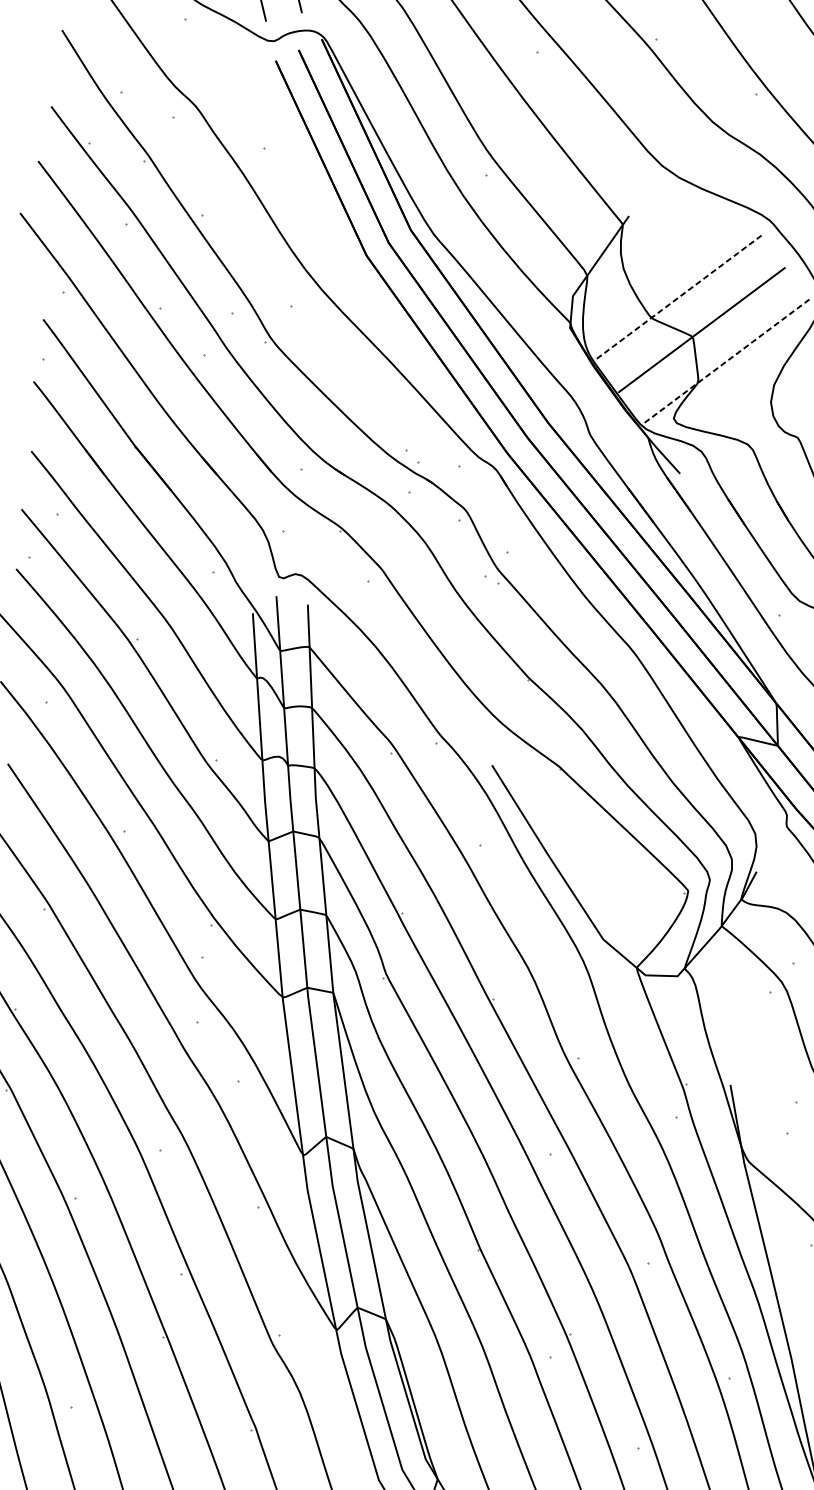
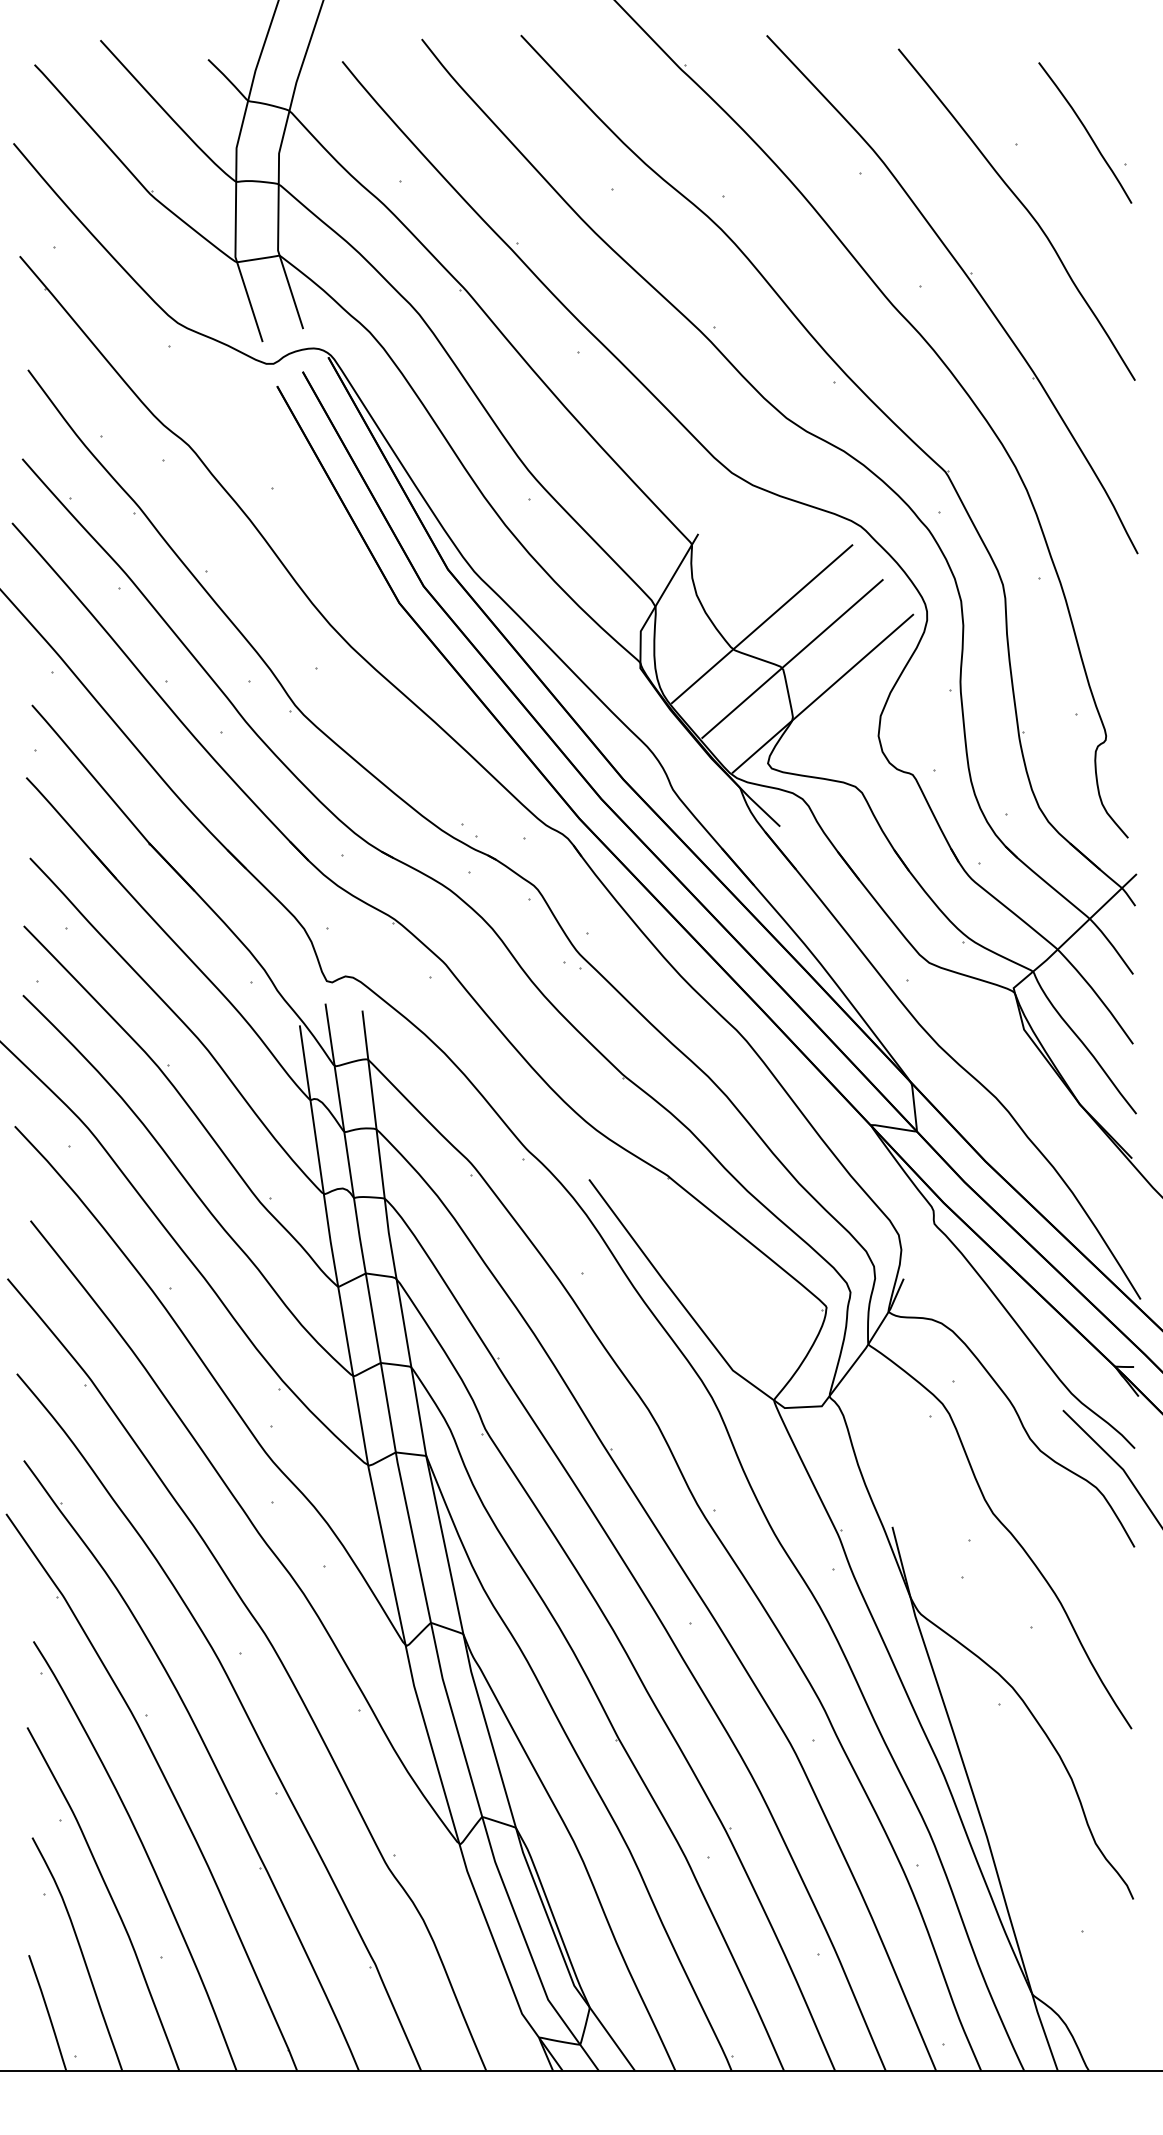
line: (678, 298) -> (762, 624), dashed -> solid
line: (725, 361) -> (822, 693), dashed -> solid

